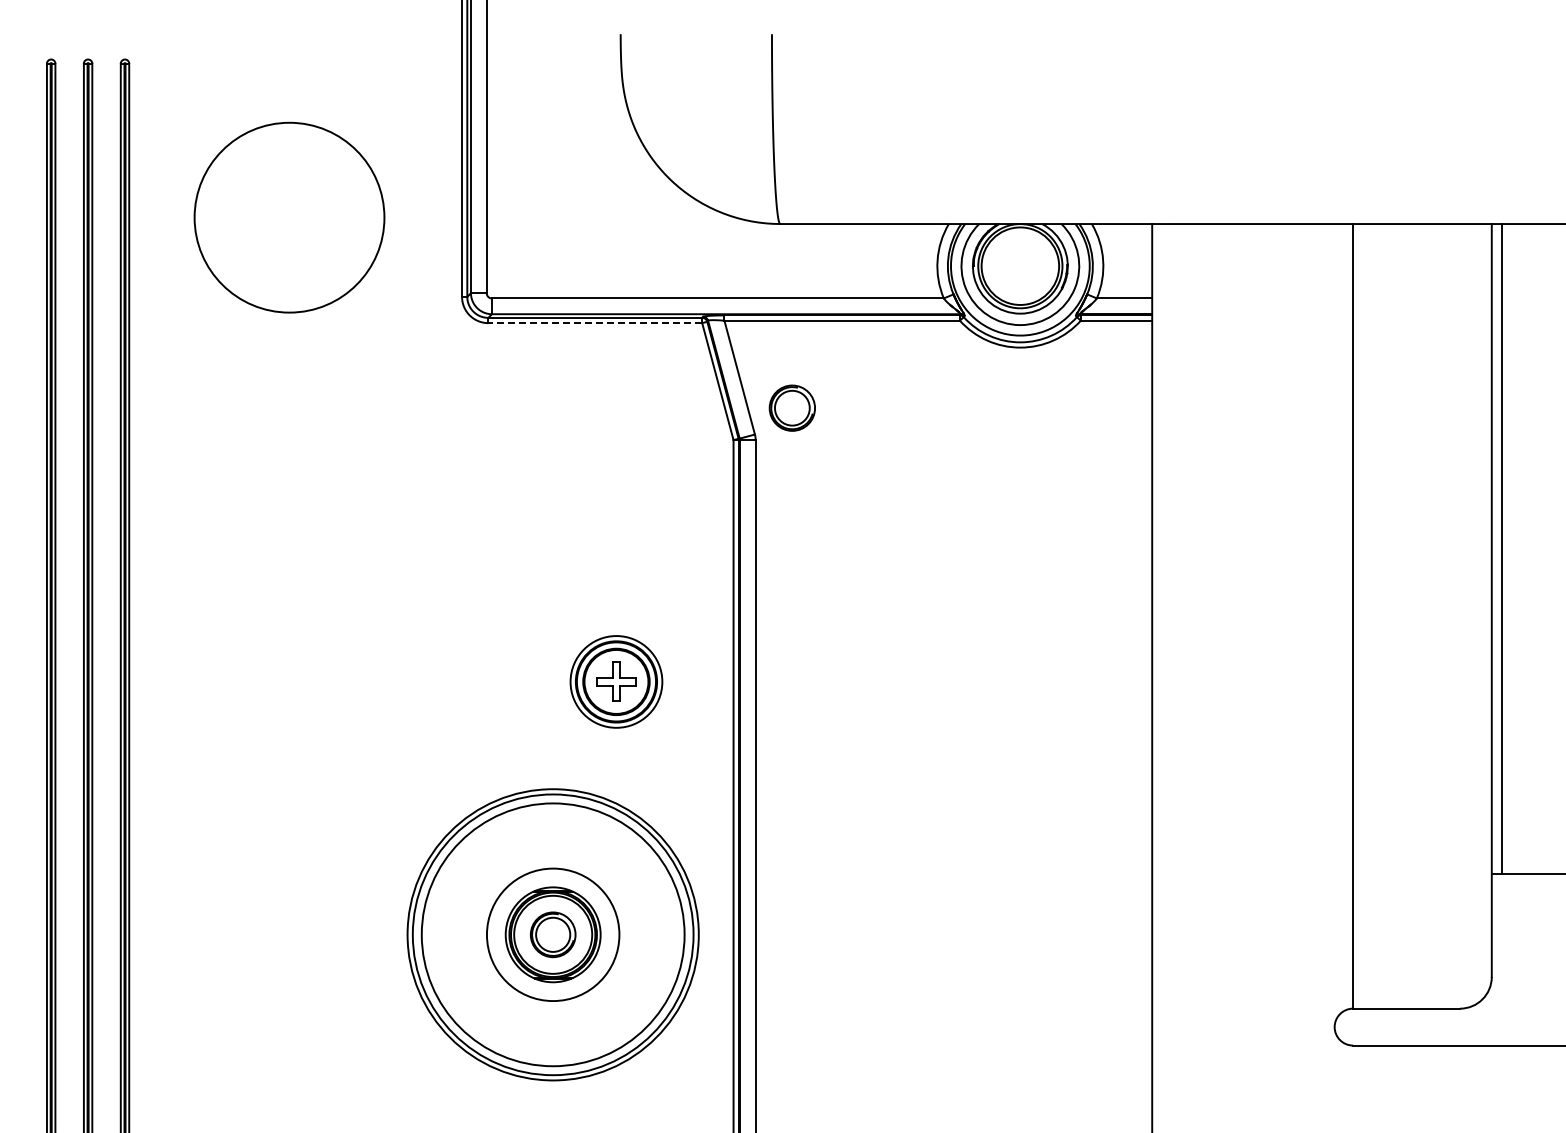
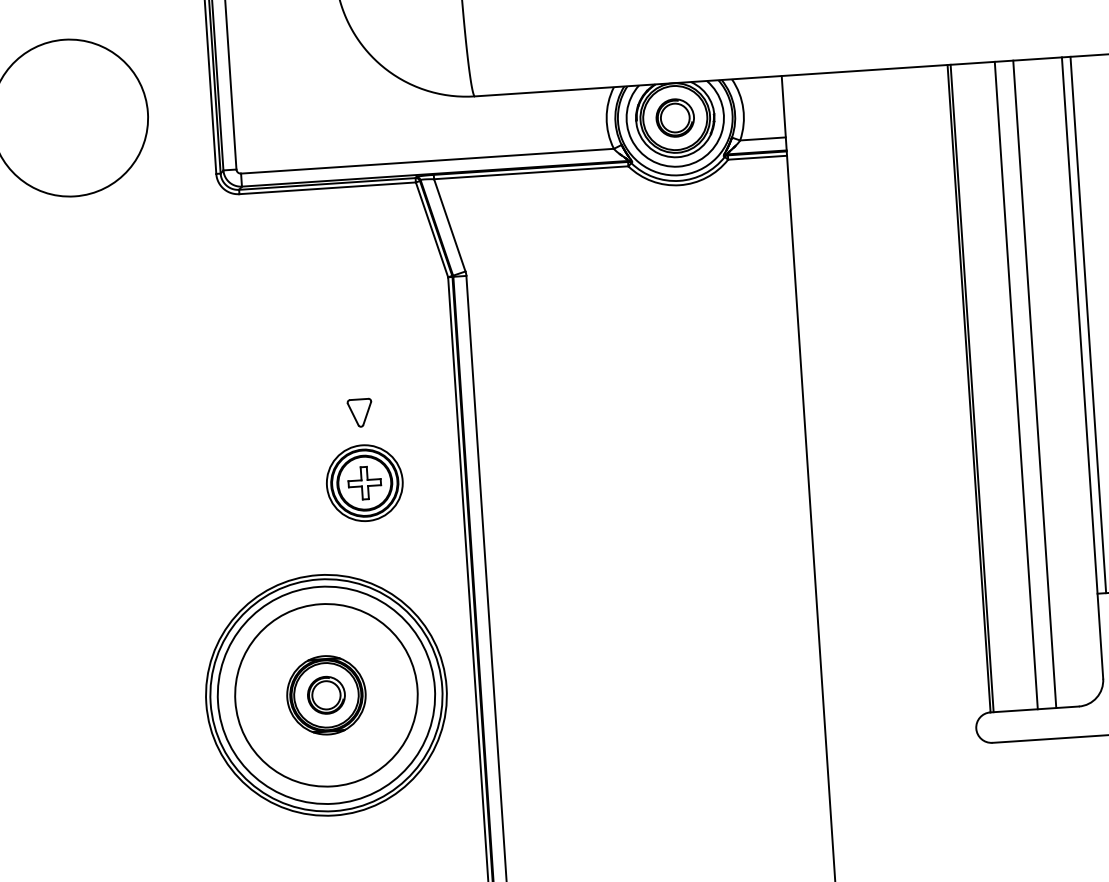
line: (595, 323) -> (327, 188), dashed -> solid
part: (791, 407) -> (674, 117), moved
part: (616, 596) -> (360, 412), added
line: (1356, 616) -> (971, 388), added
line: (1410, 616) -> (1016, 385), added
line: (1432, 616) -> (1034, 384), added
circle: (552, 934) -> (325, 695), size x1.67

